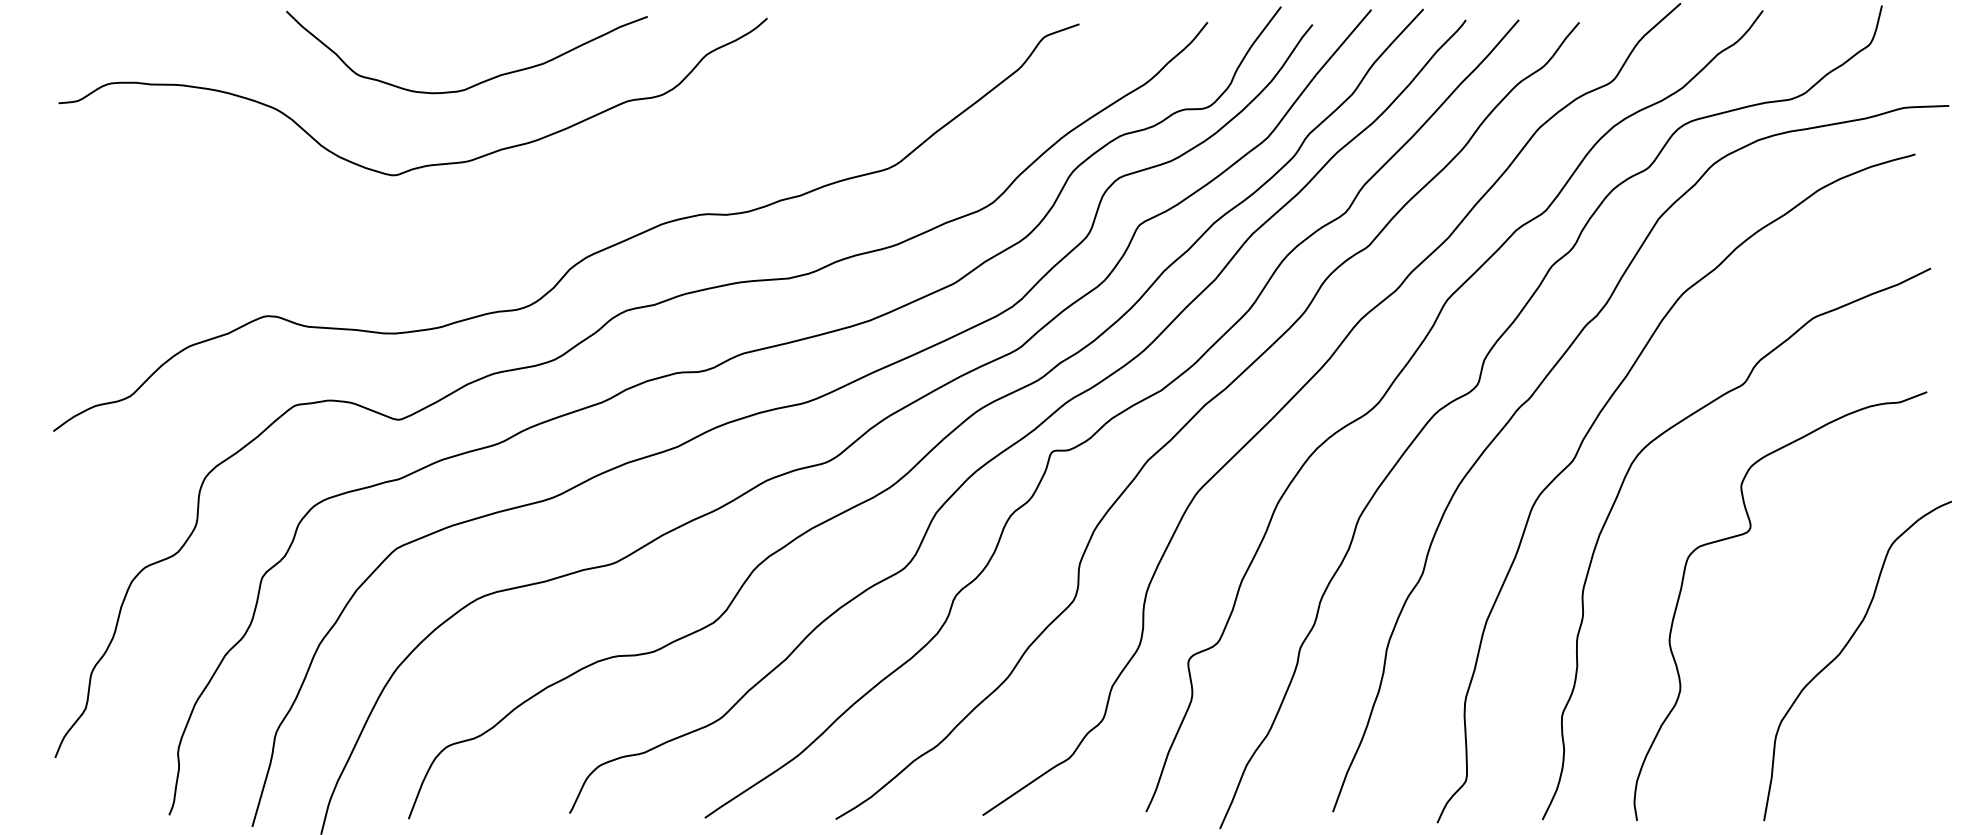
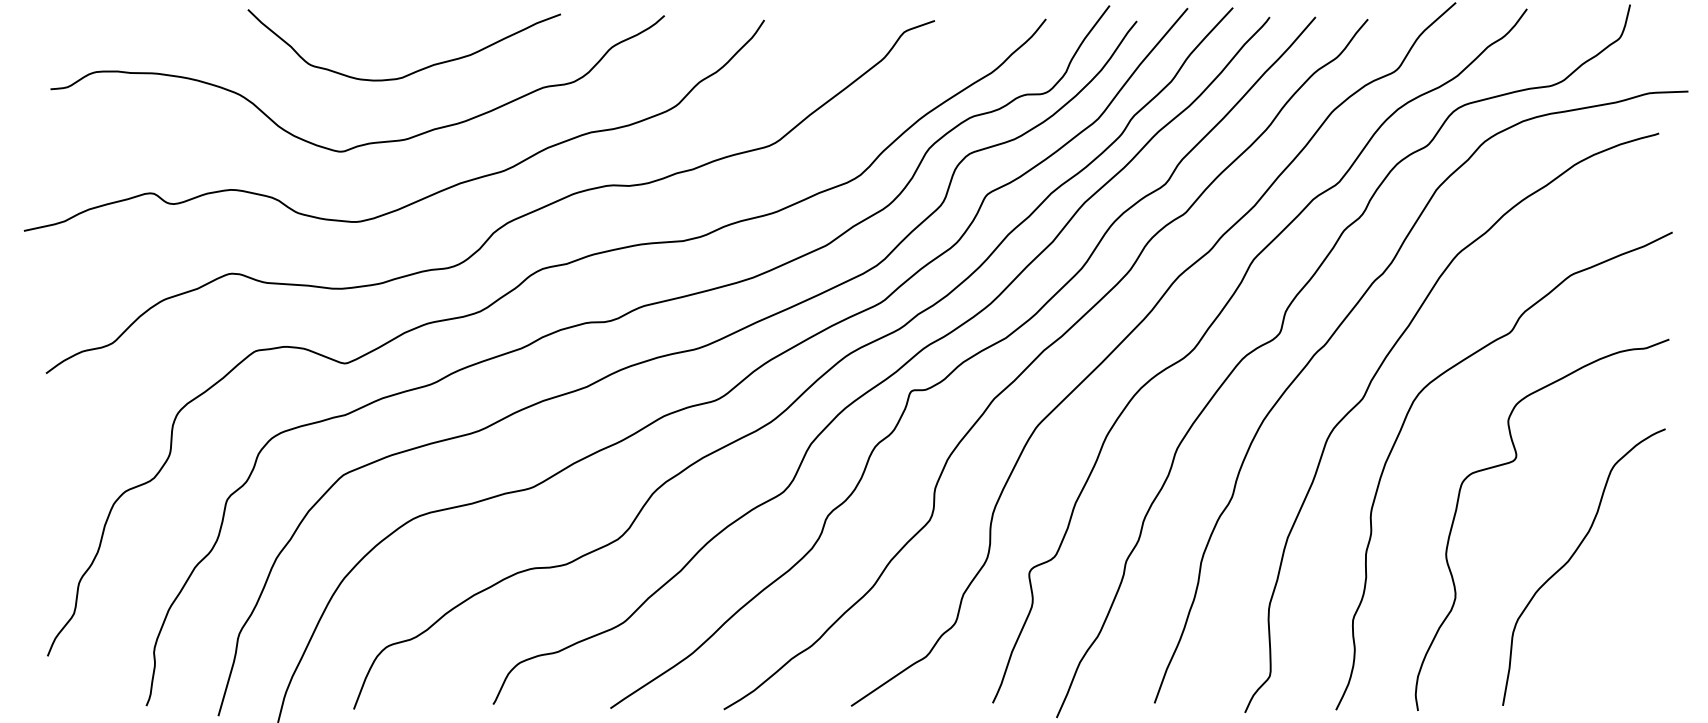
curve: (488, 228) -> (423, 197), added
curve: (1844, 649) -> (1572, 557), moved

